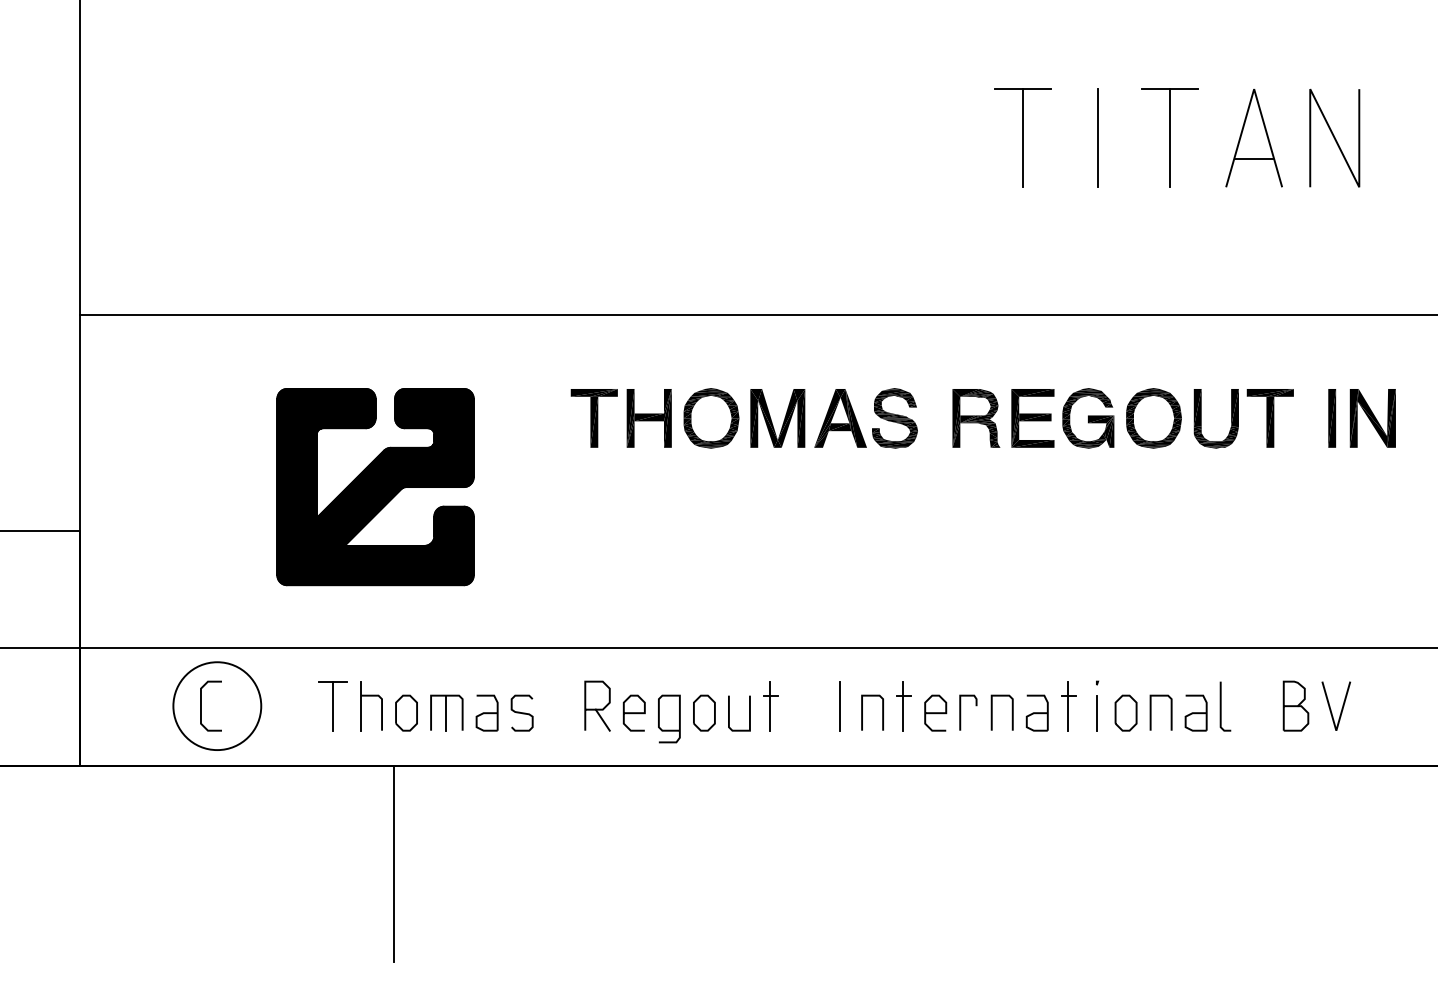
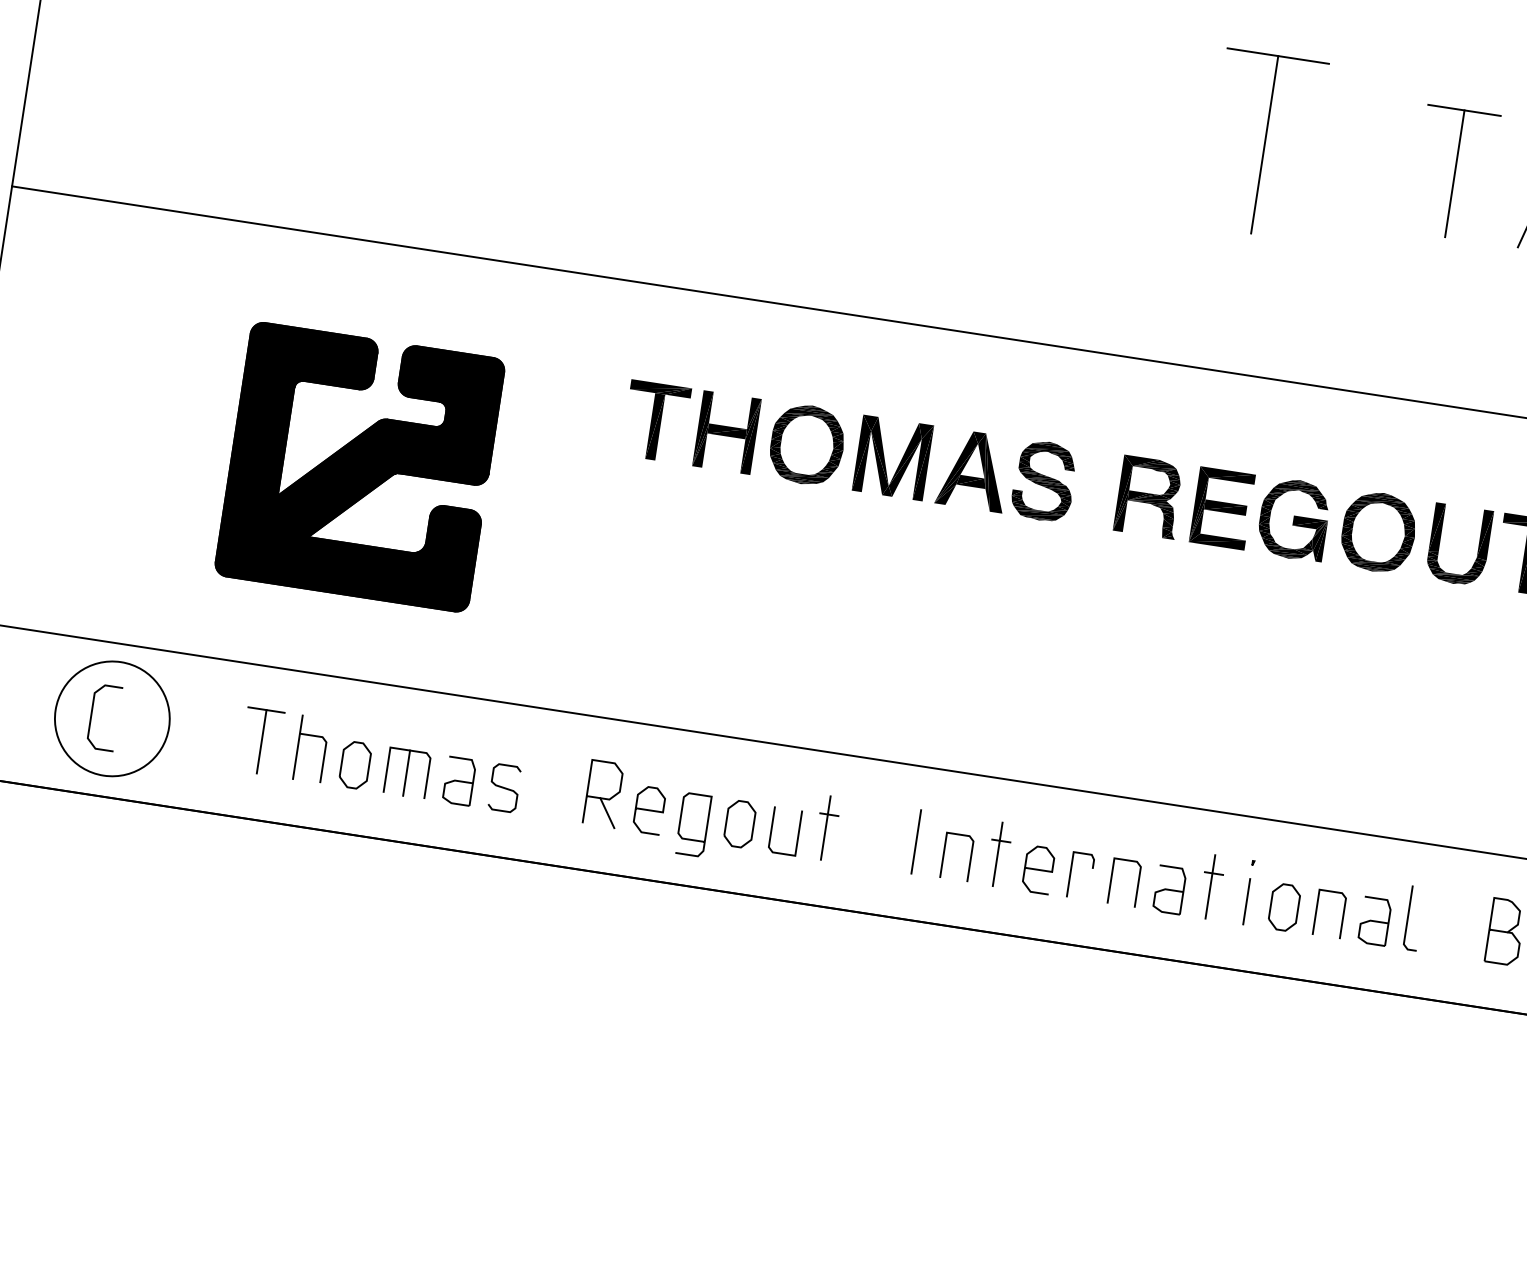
part: (1022, 137) -> (1264, 143), size x1.4
line: (1097, 137) -> (1361, 158), removed
line: (393, 864) -> (308, 958), removed

